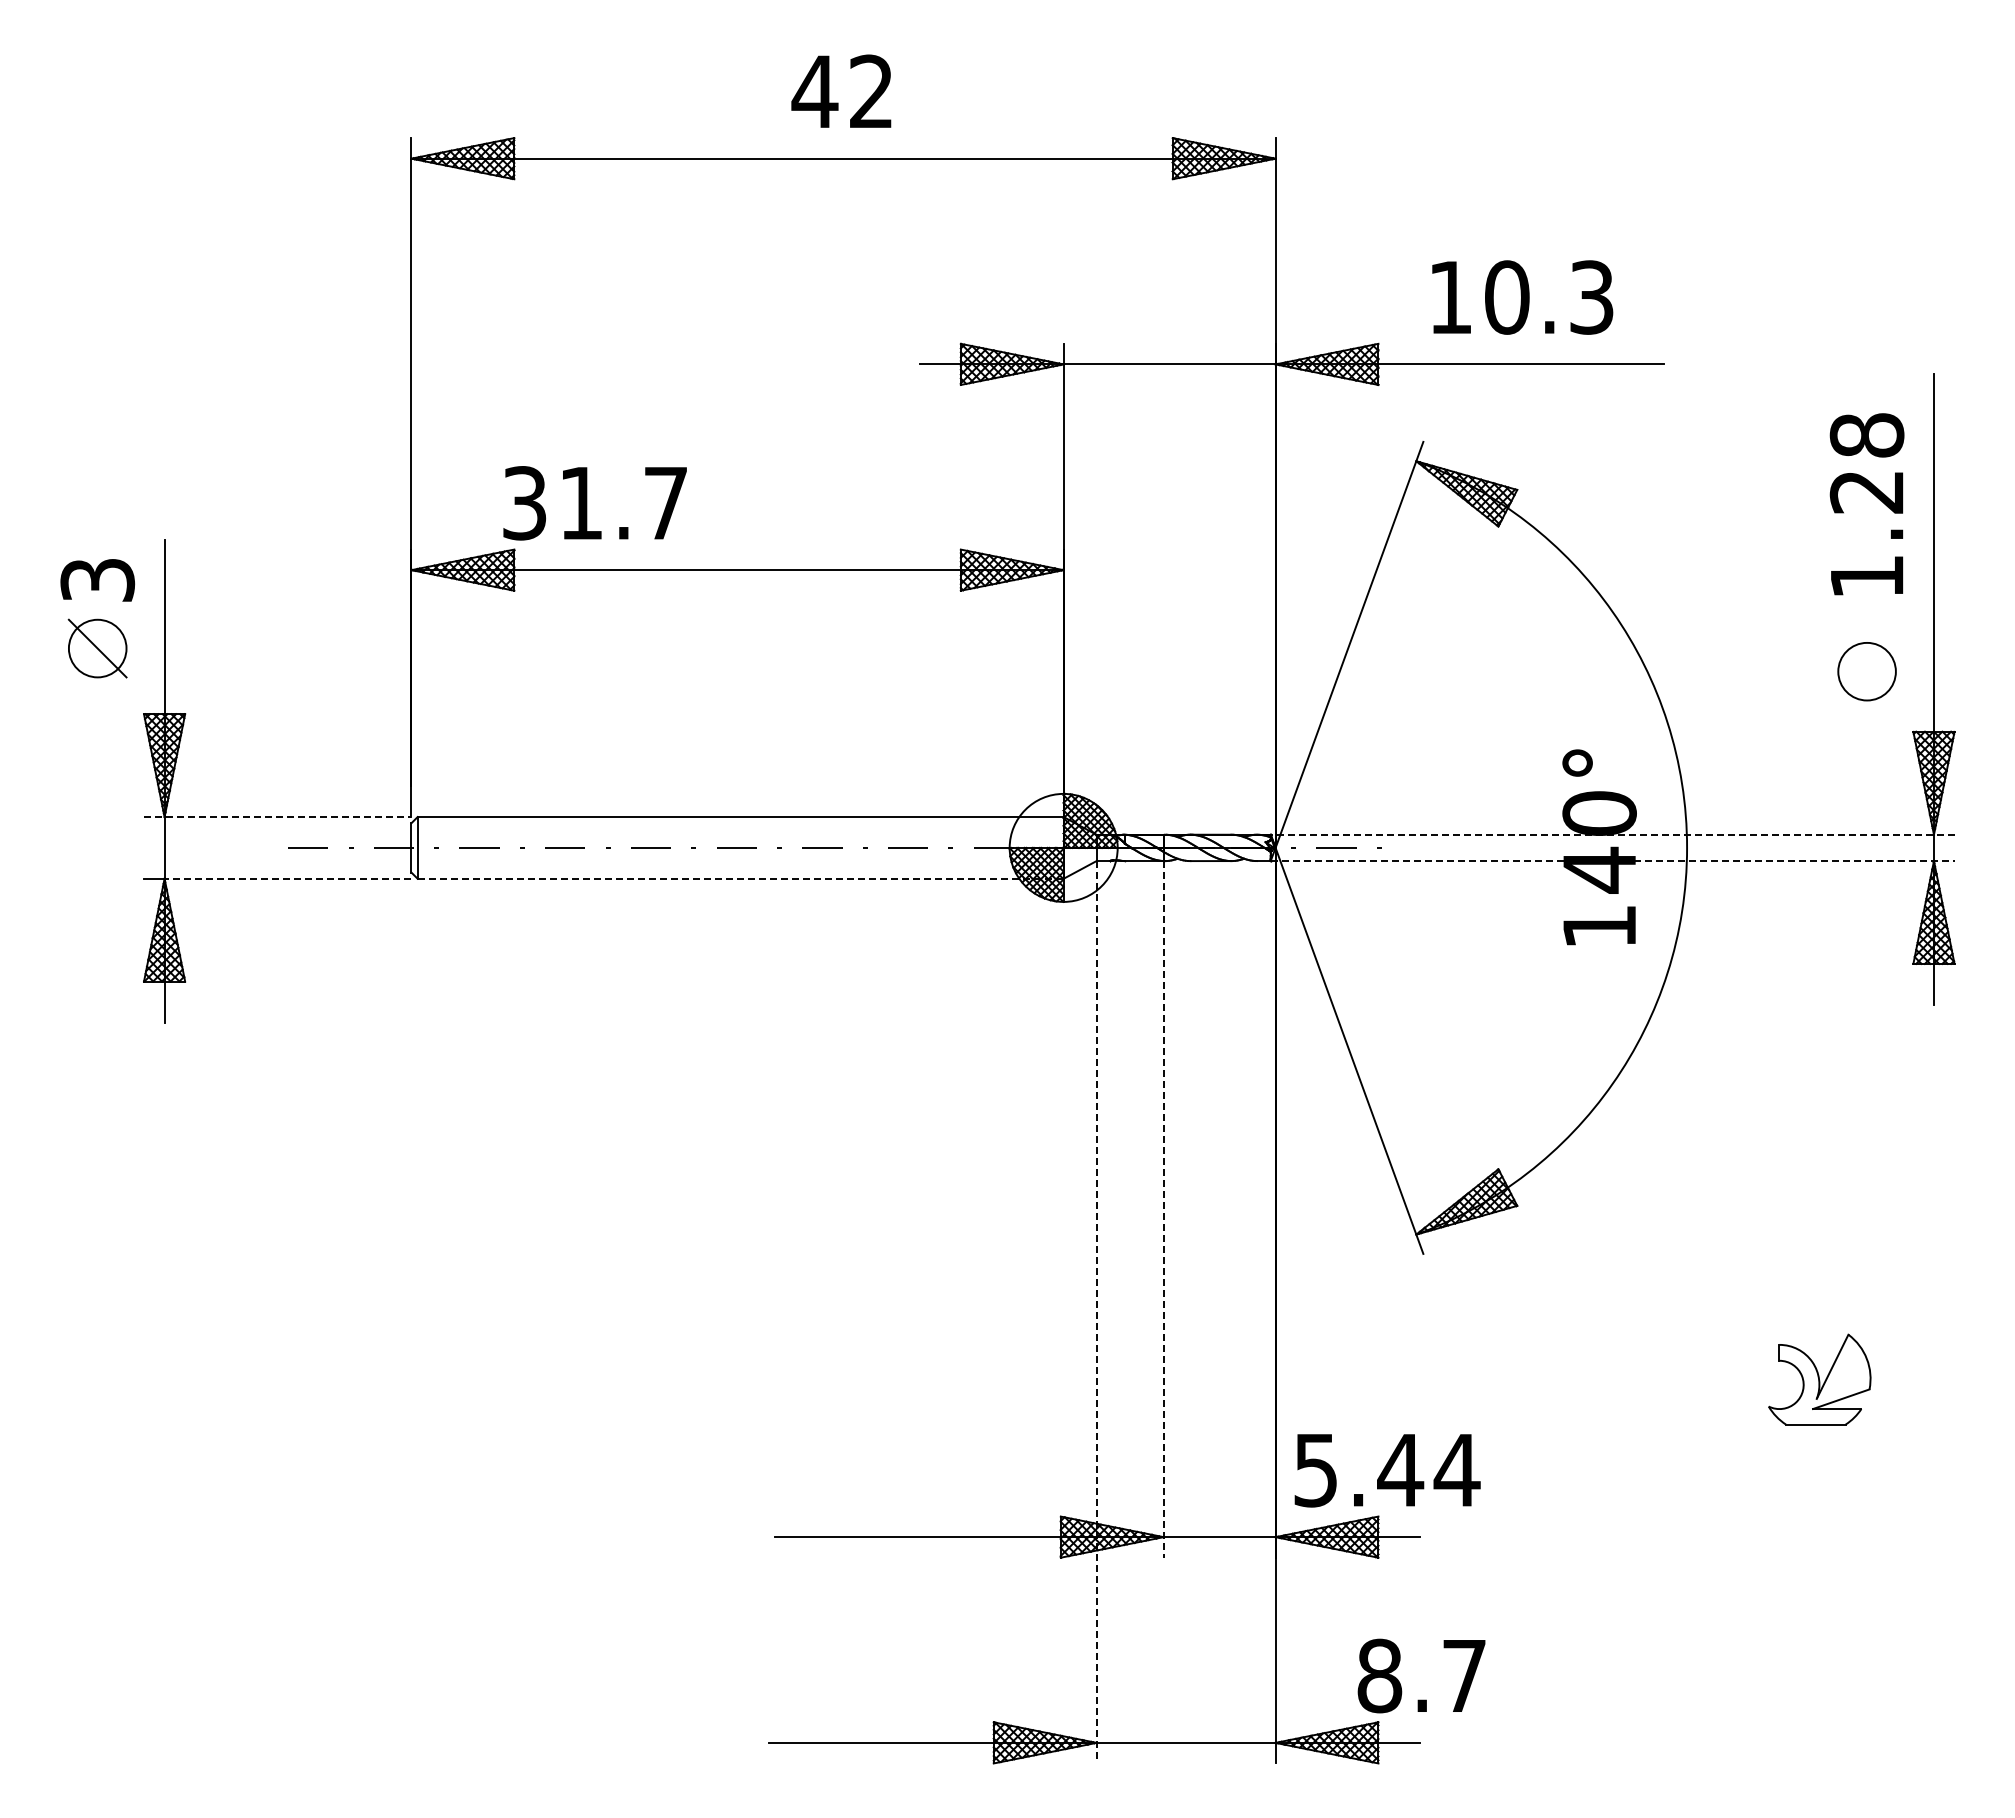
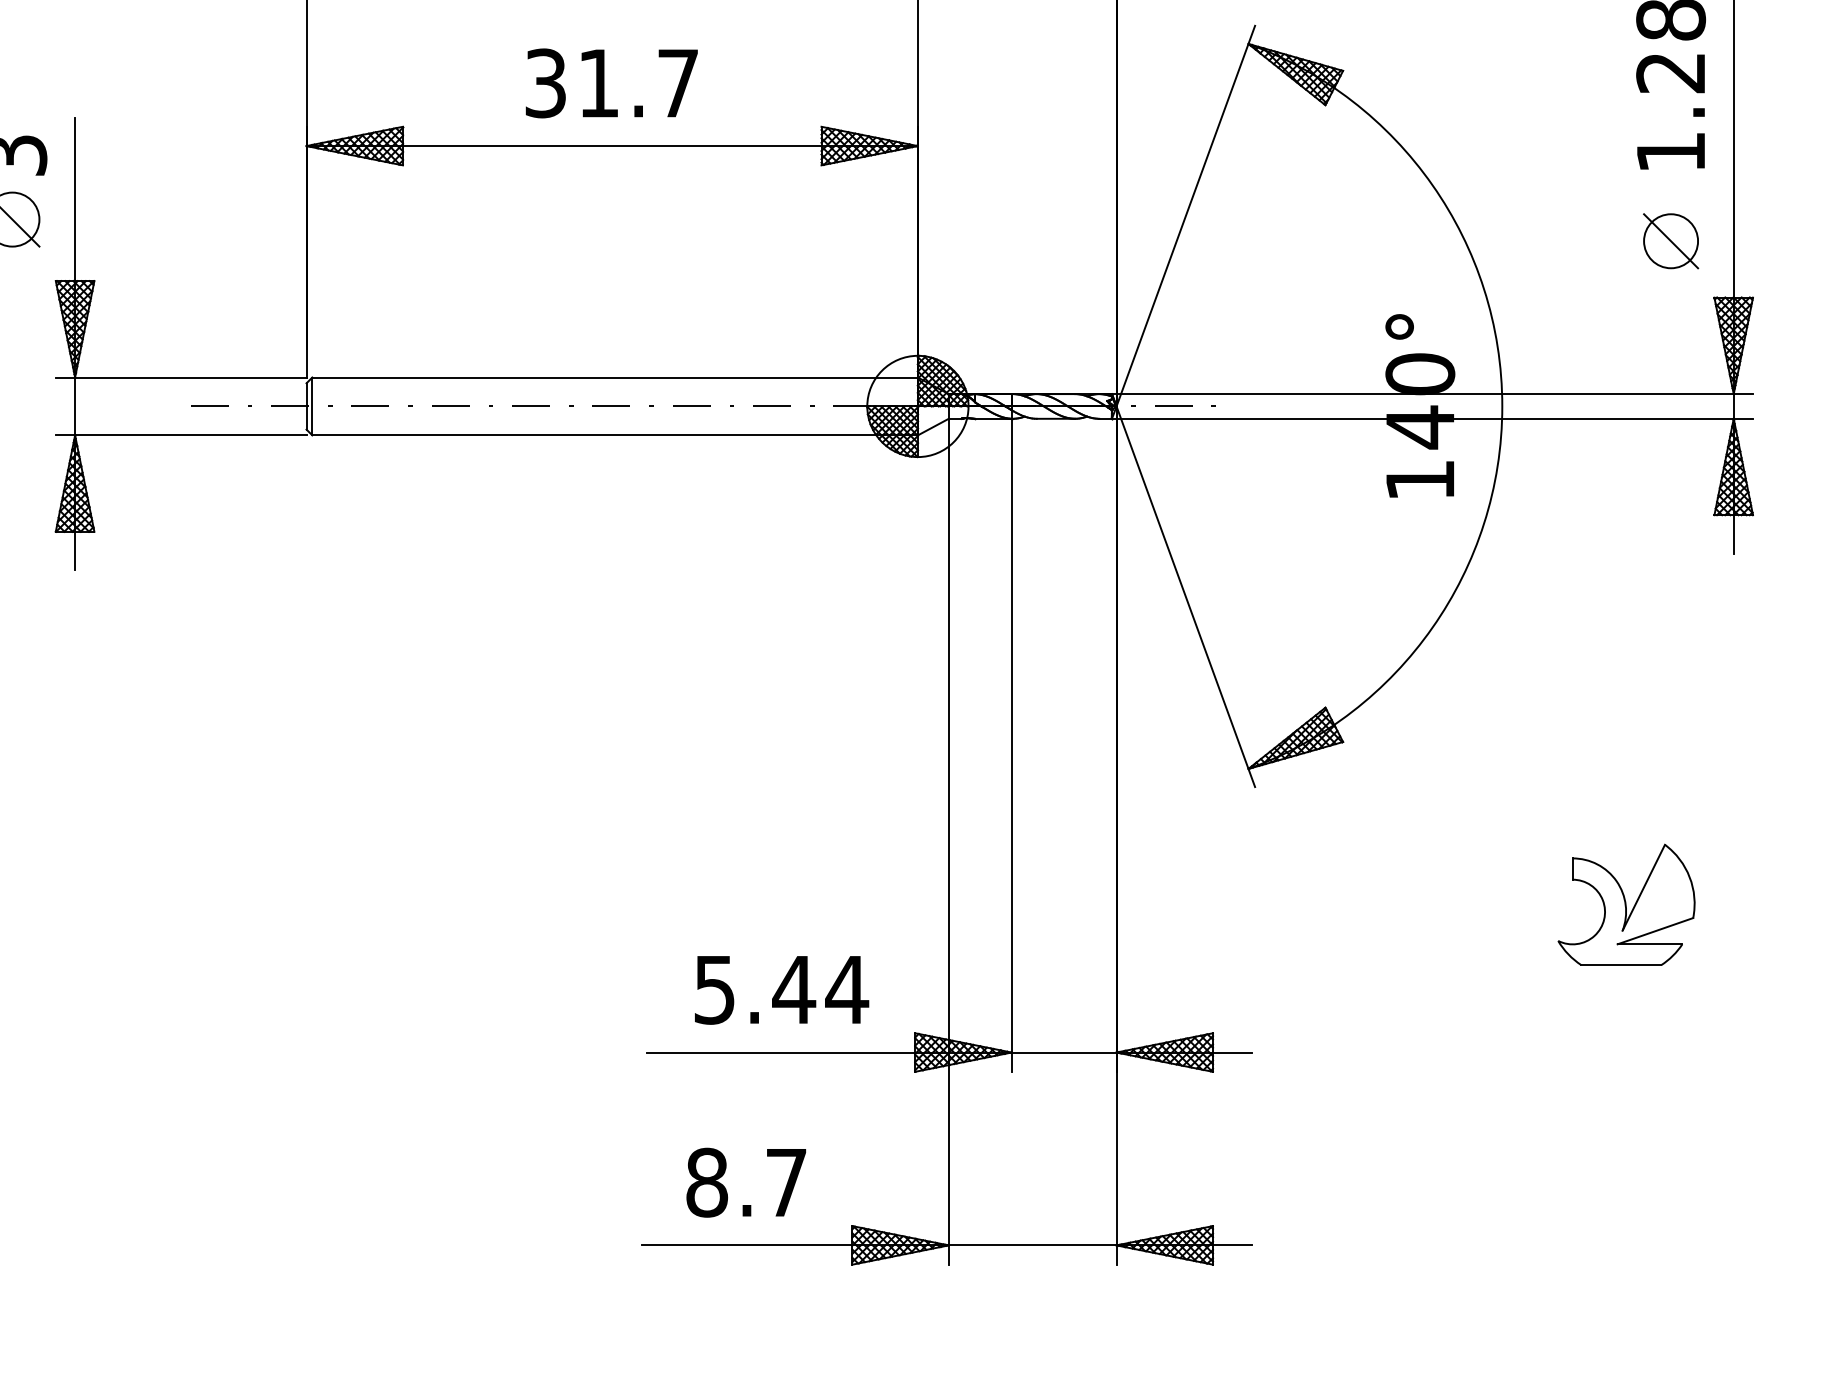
text: (594, 503) -> (611, 83), moved
line: (1866, 671) -> (1670, 241), added
line: (277, 817) -> (180, 377), dashed -> solid
line: (1612, 834) -> (1432, 393), dashed -> solid
line: (1612, 861) -> (1432, 419), dashed -> solid
line: (287, 878) -> (190, 435), dashed -> solid
line: (741, 878) -> (615, 435), dashed -> solid
line: (1163, 1209) -> (1011, 745), dashed -> solid
line: (1096, 1312) -> (948, 841), dashed -> solid
part: (1819, 1379) -> (1626, 904), size x1.43
text: (1387, 1470) -> (781, 990), moved
text: (1421, 1675) -> (746, 1182), moved

